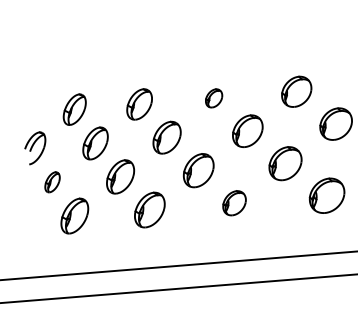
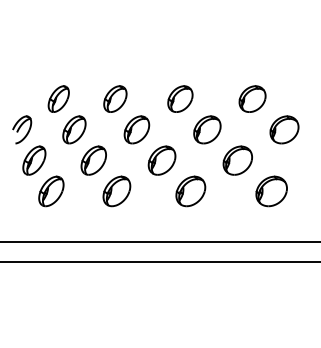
part: (214, 97) -> (180, 98), size x1.67
part: (52, 182) -> (34, 160), size x1.67
part: (234, 203) -> (190, 191), size x1.43

